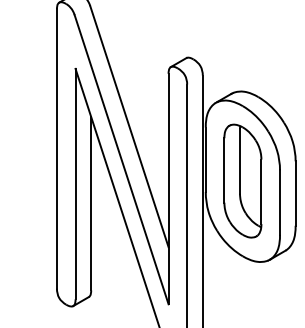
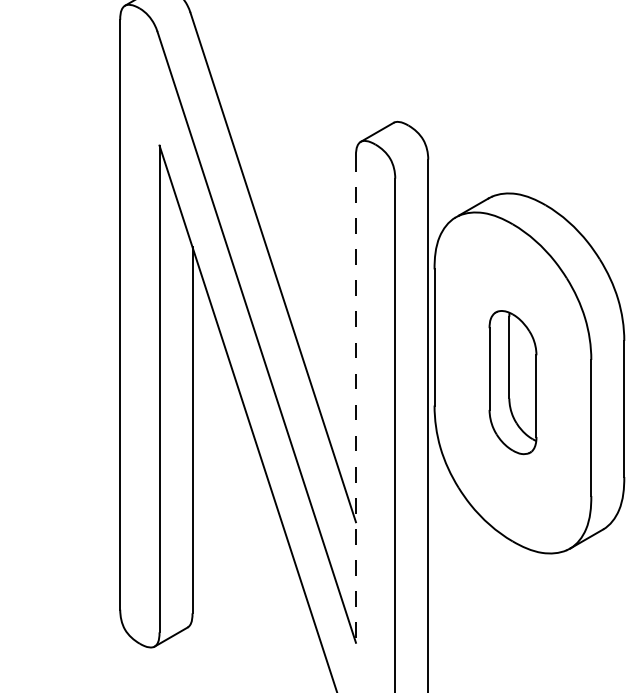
part: (242, 180) -> (512, 381), size x0.6
line: (168, 189) -> (355, 400), solid -> dashed

